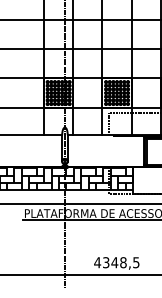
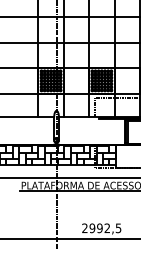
text: (110, 262) -> (96, 228), 4348,5 -> 2992,5

